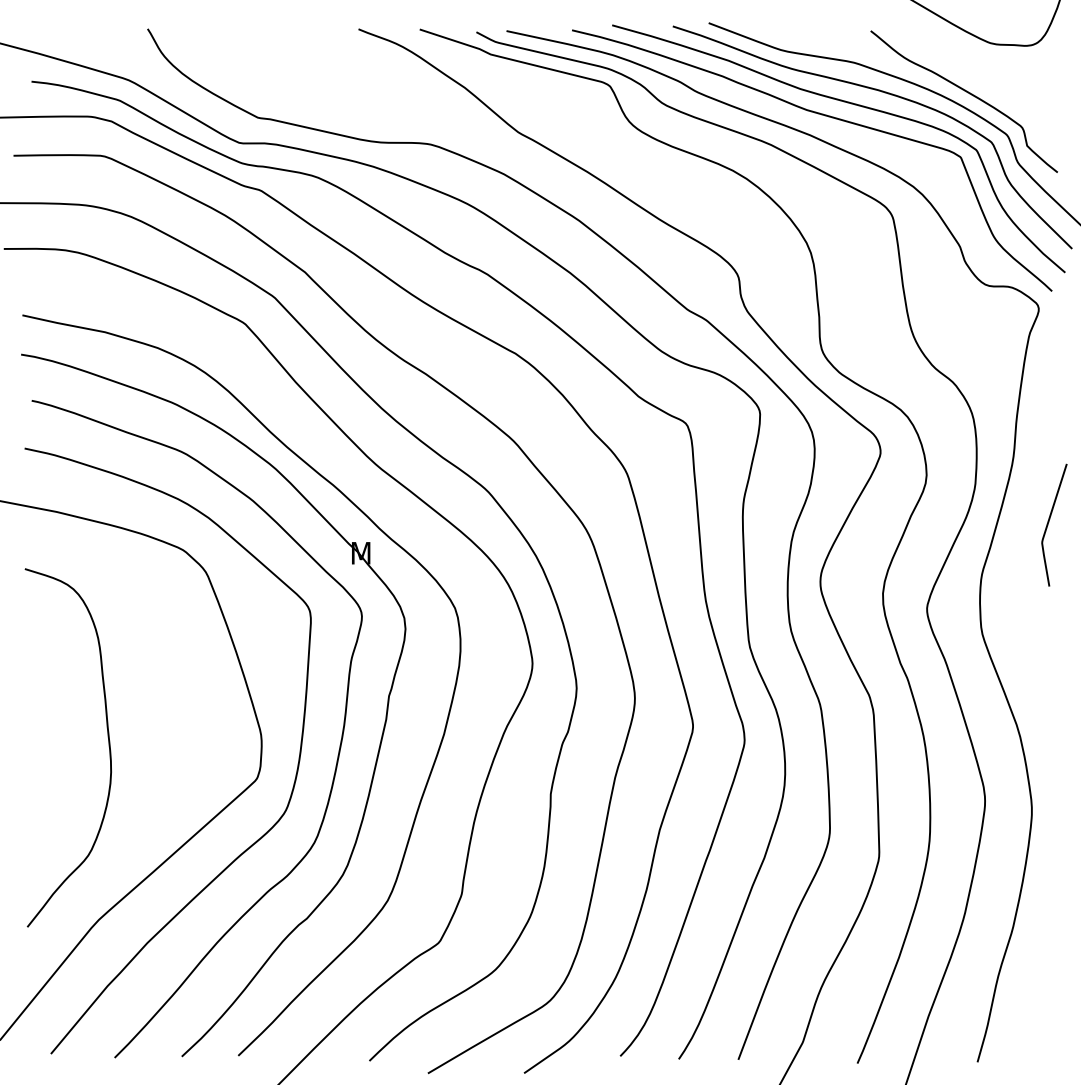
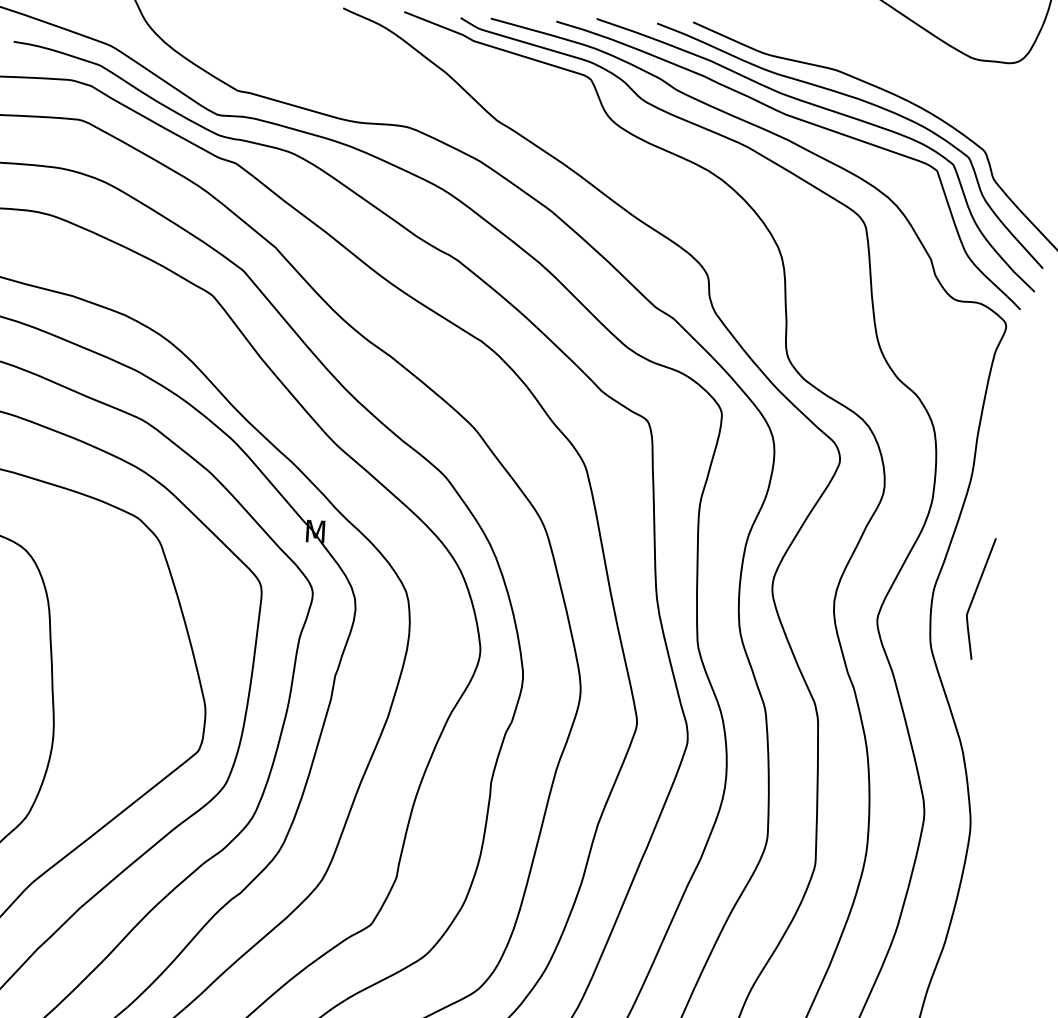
curve: (967, 93) -> (947, 107), removed
curve: (1049, 522) -> (975, 595), moved

